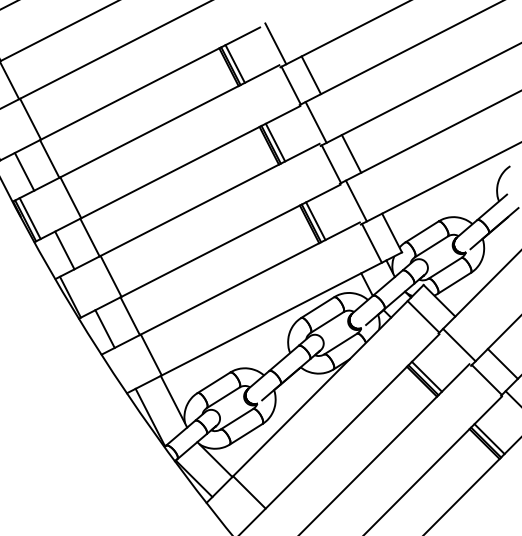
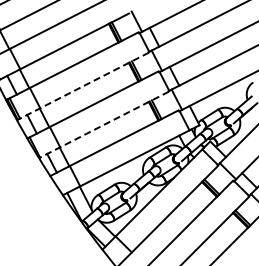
line: (166, 174) -> (82, 86), solid -> dashed
line: (210, 250) -> (104, 124), solid -> dashed

